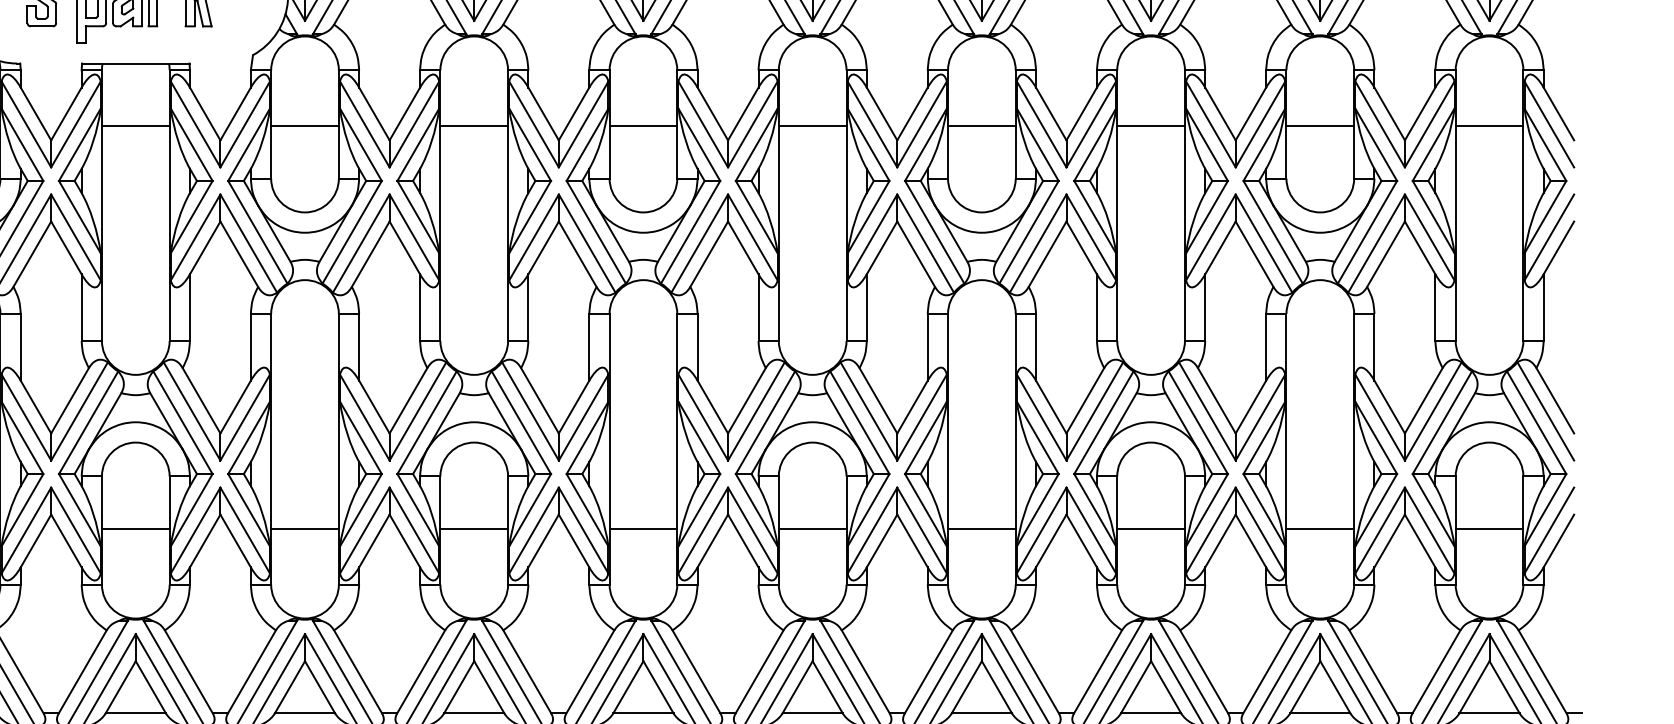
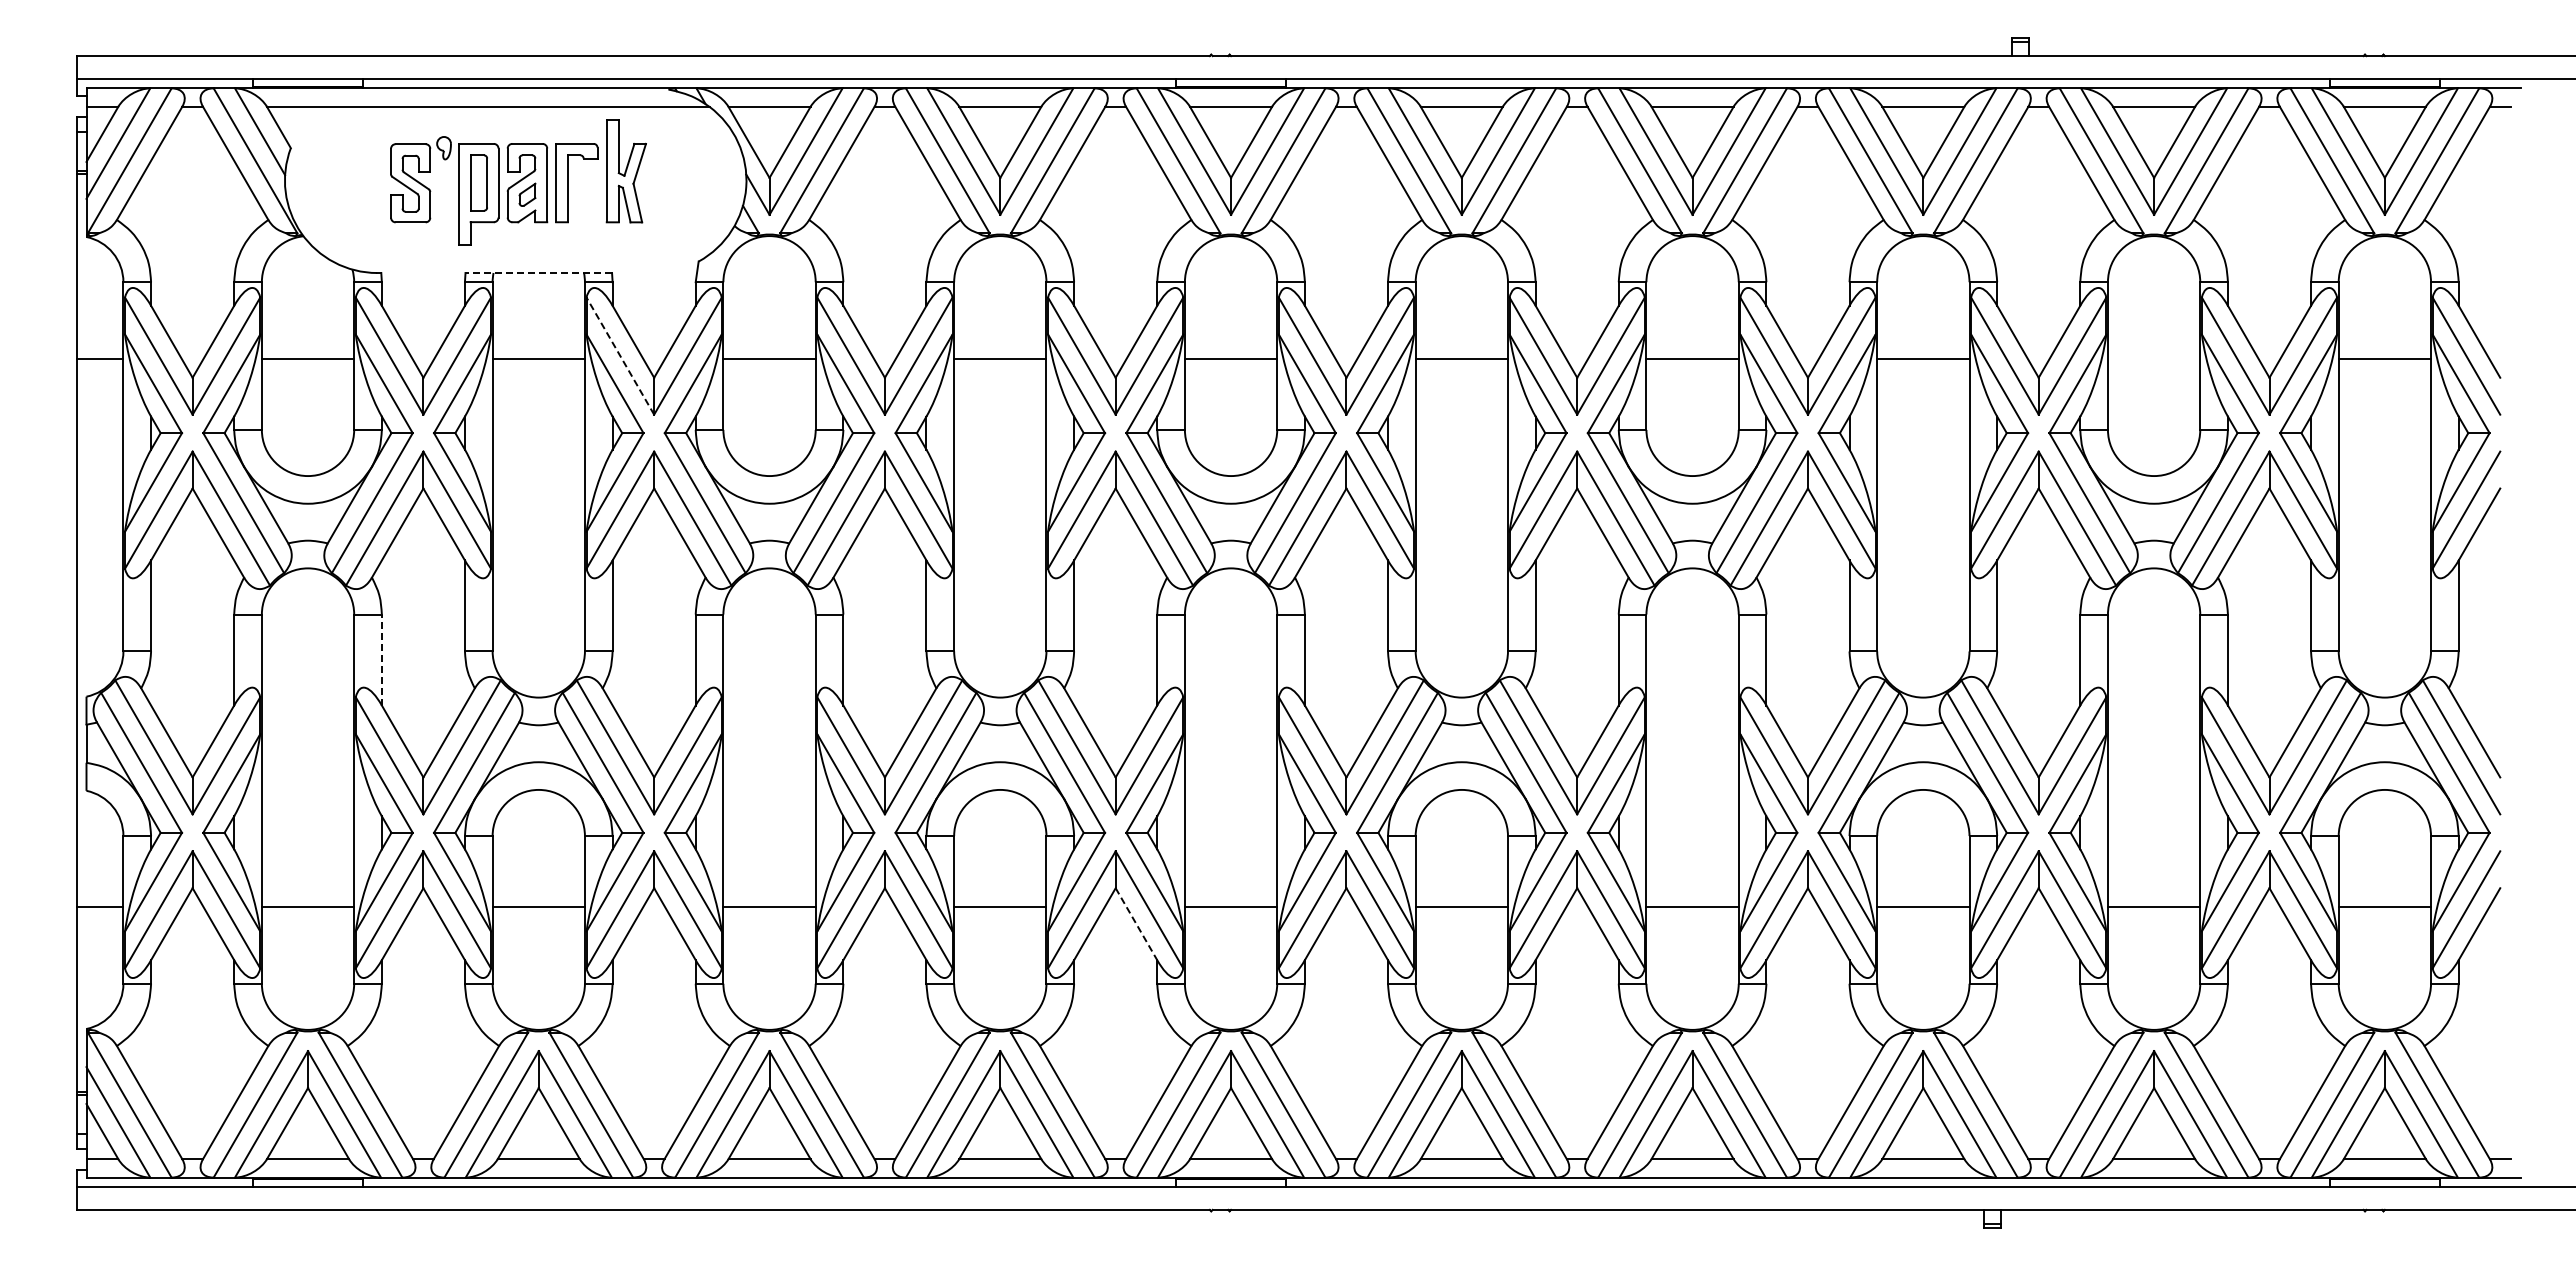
line: (135, 63) -> (538, 273), solid -> dashed
line: (195, 124) -> (620, 356), solid -> dashed
line: (1319, 126) -> (2153, 358), removed
line: (20, 346) -> (381, 659), solid -> dashed
line: (574, 541) -> (1136, 924), solid -> dashed

